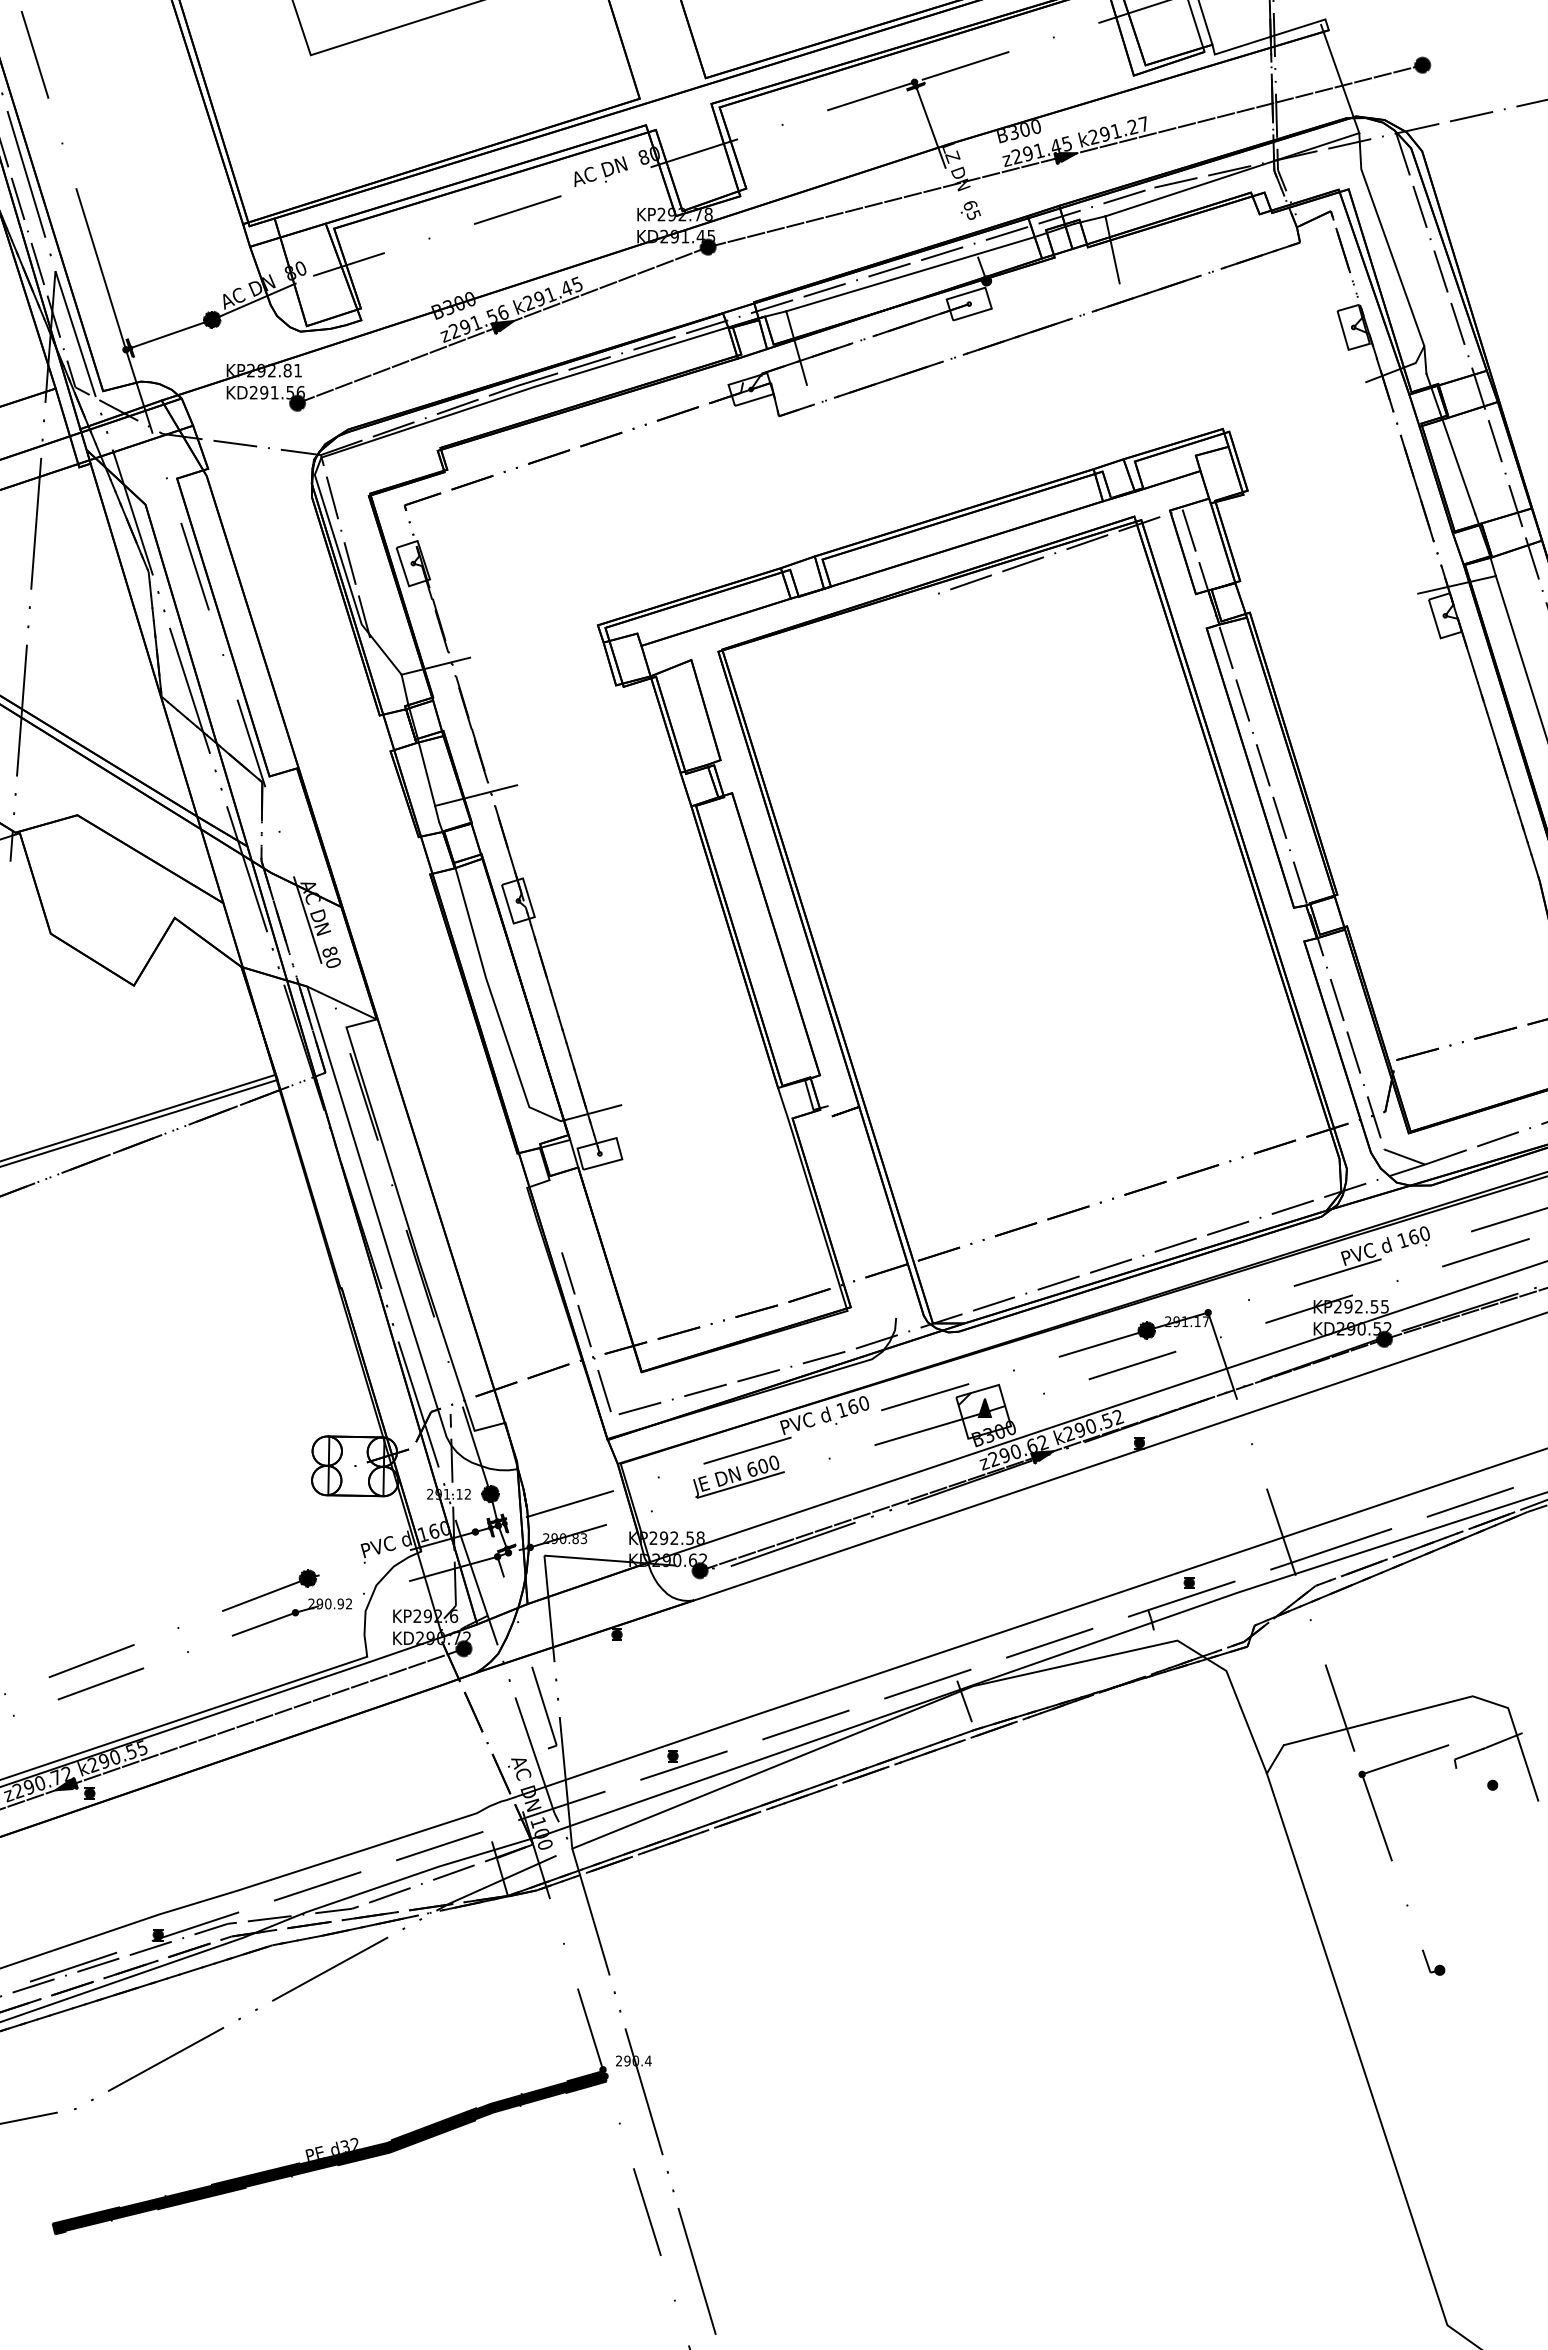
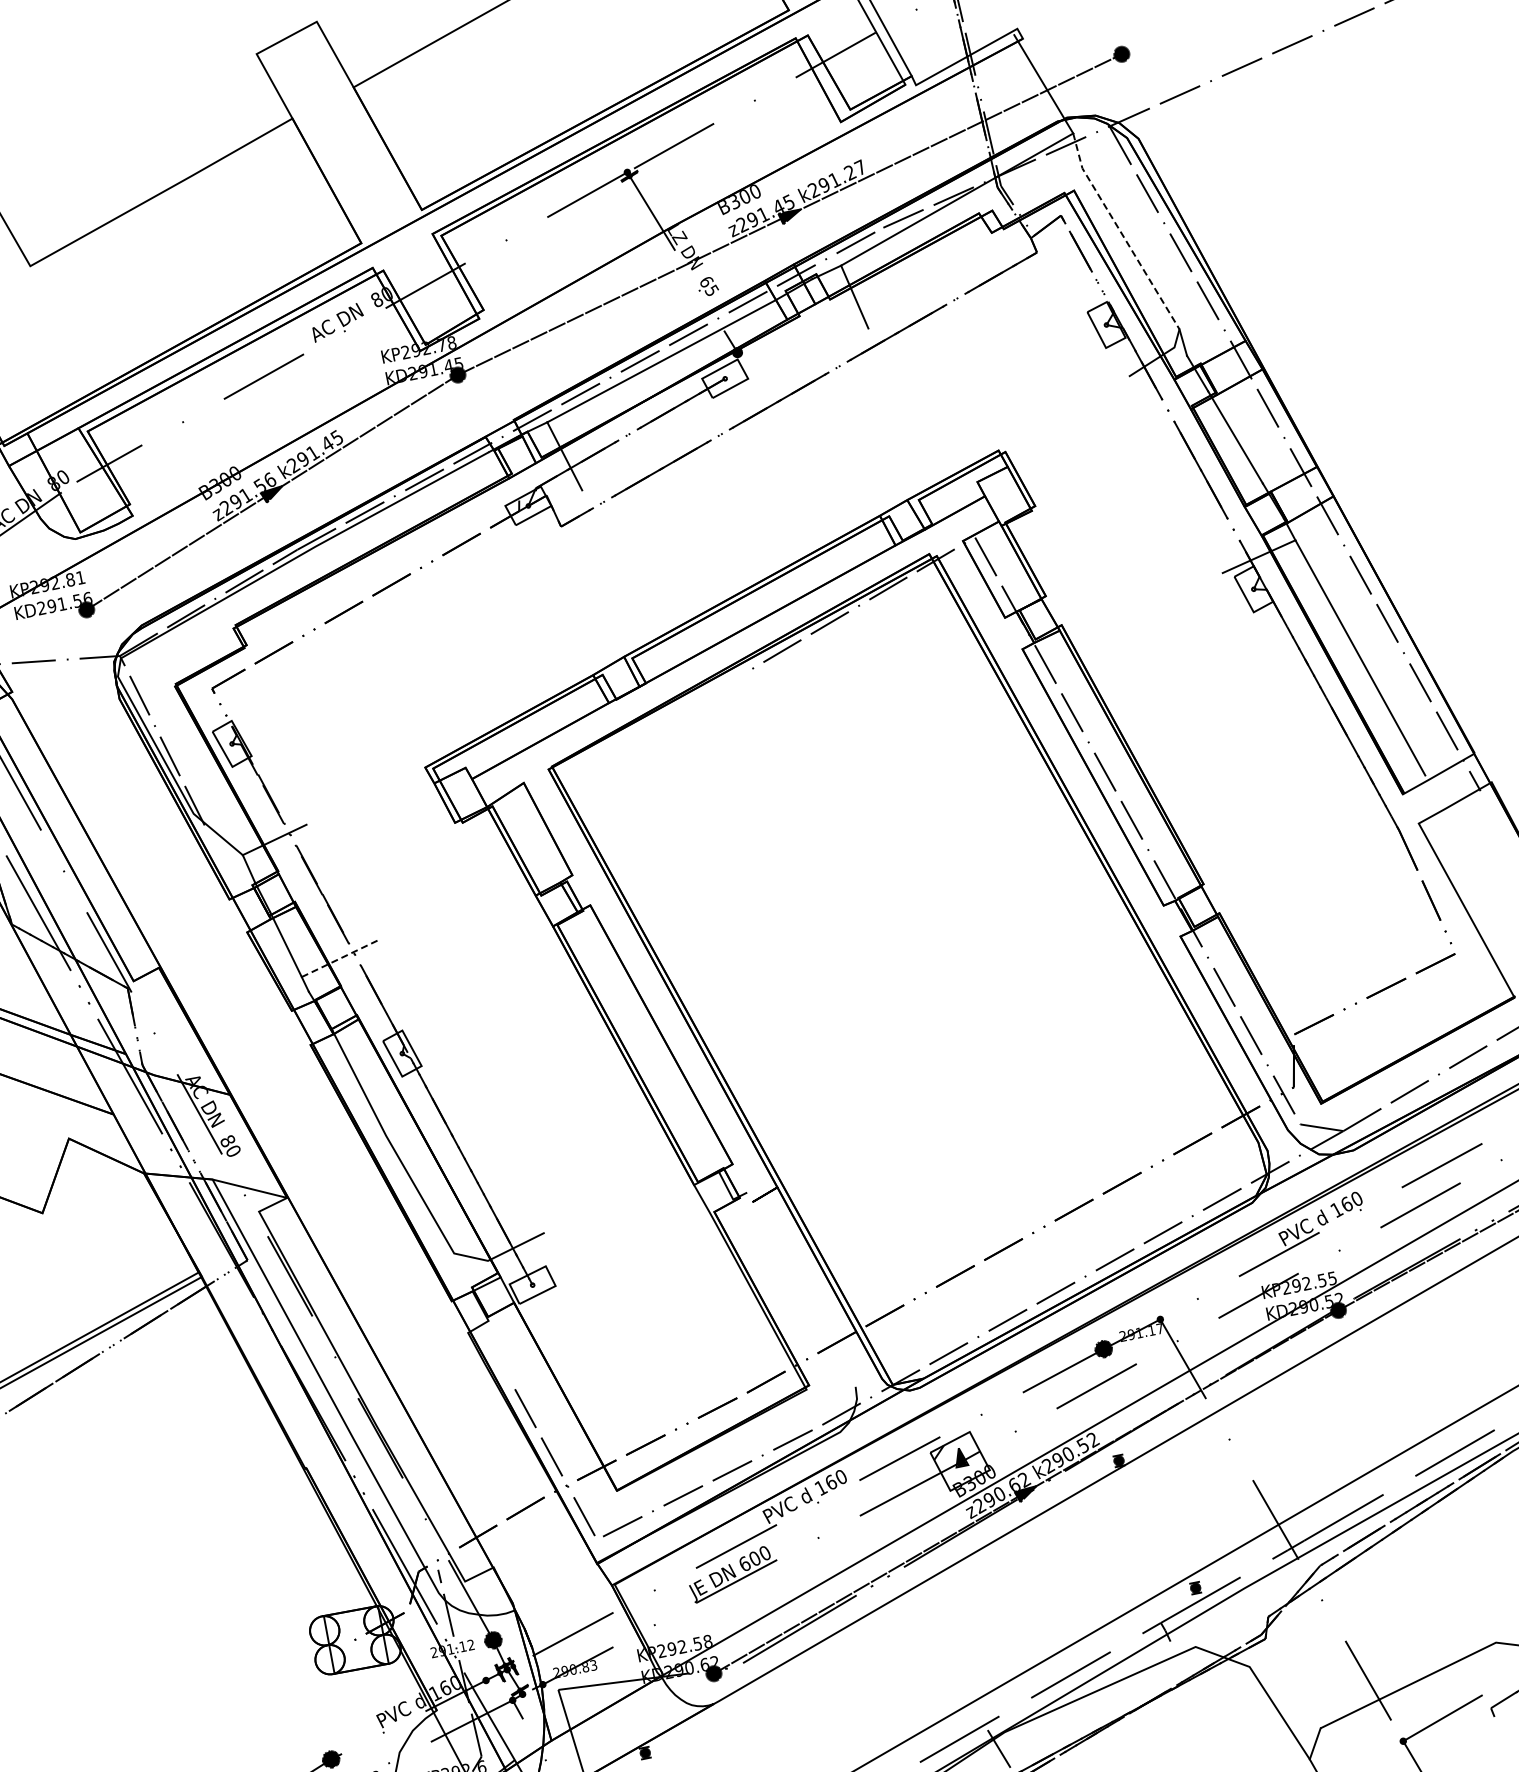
line: (1386, 239) -> (1121, 232), solid -> dashed
line: (476, 795) -> (340, 958), solid -> dashed

